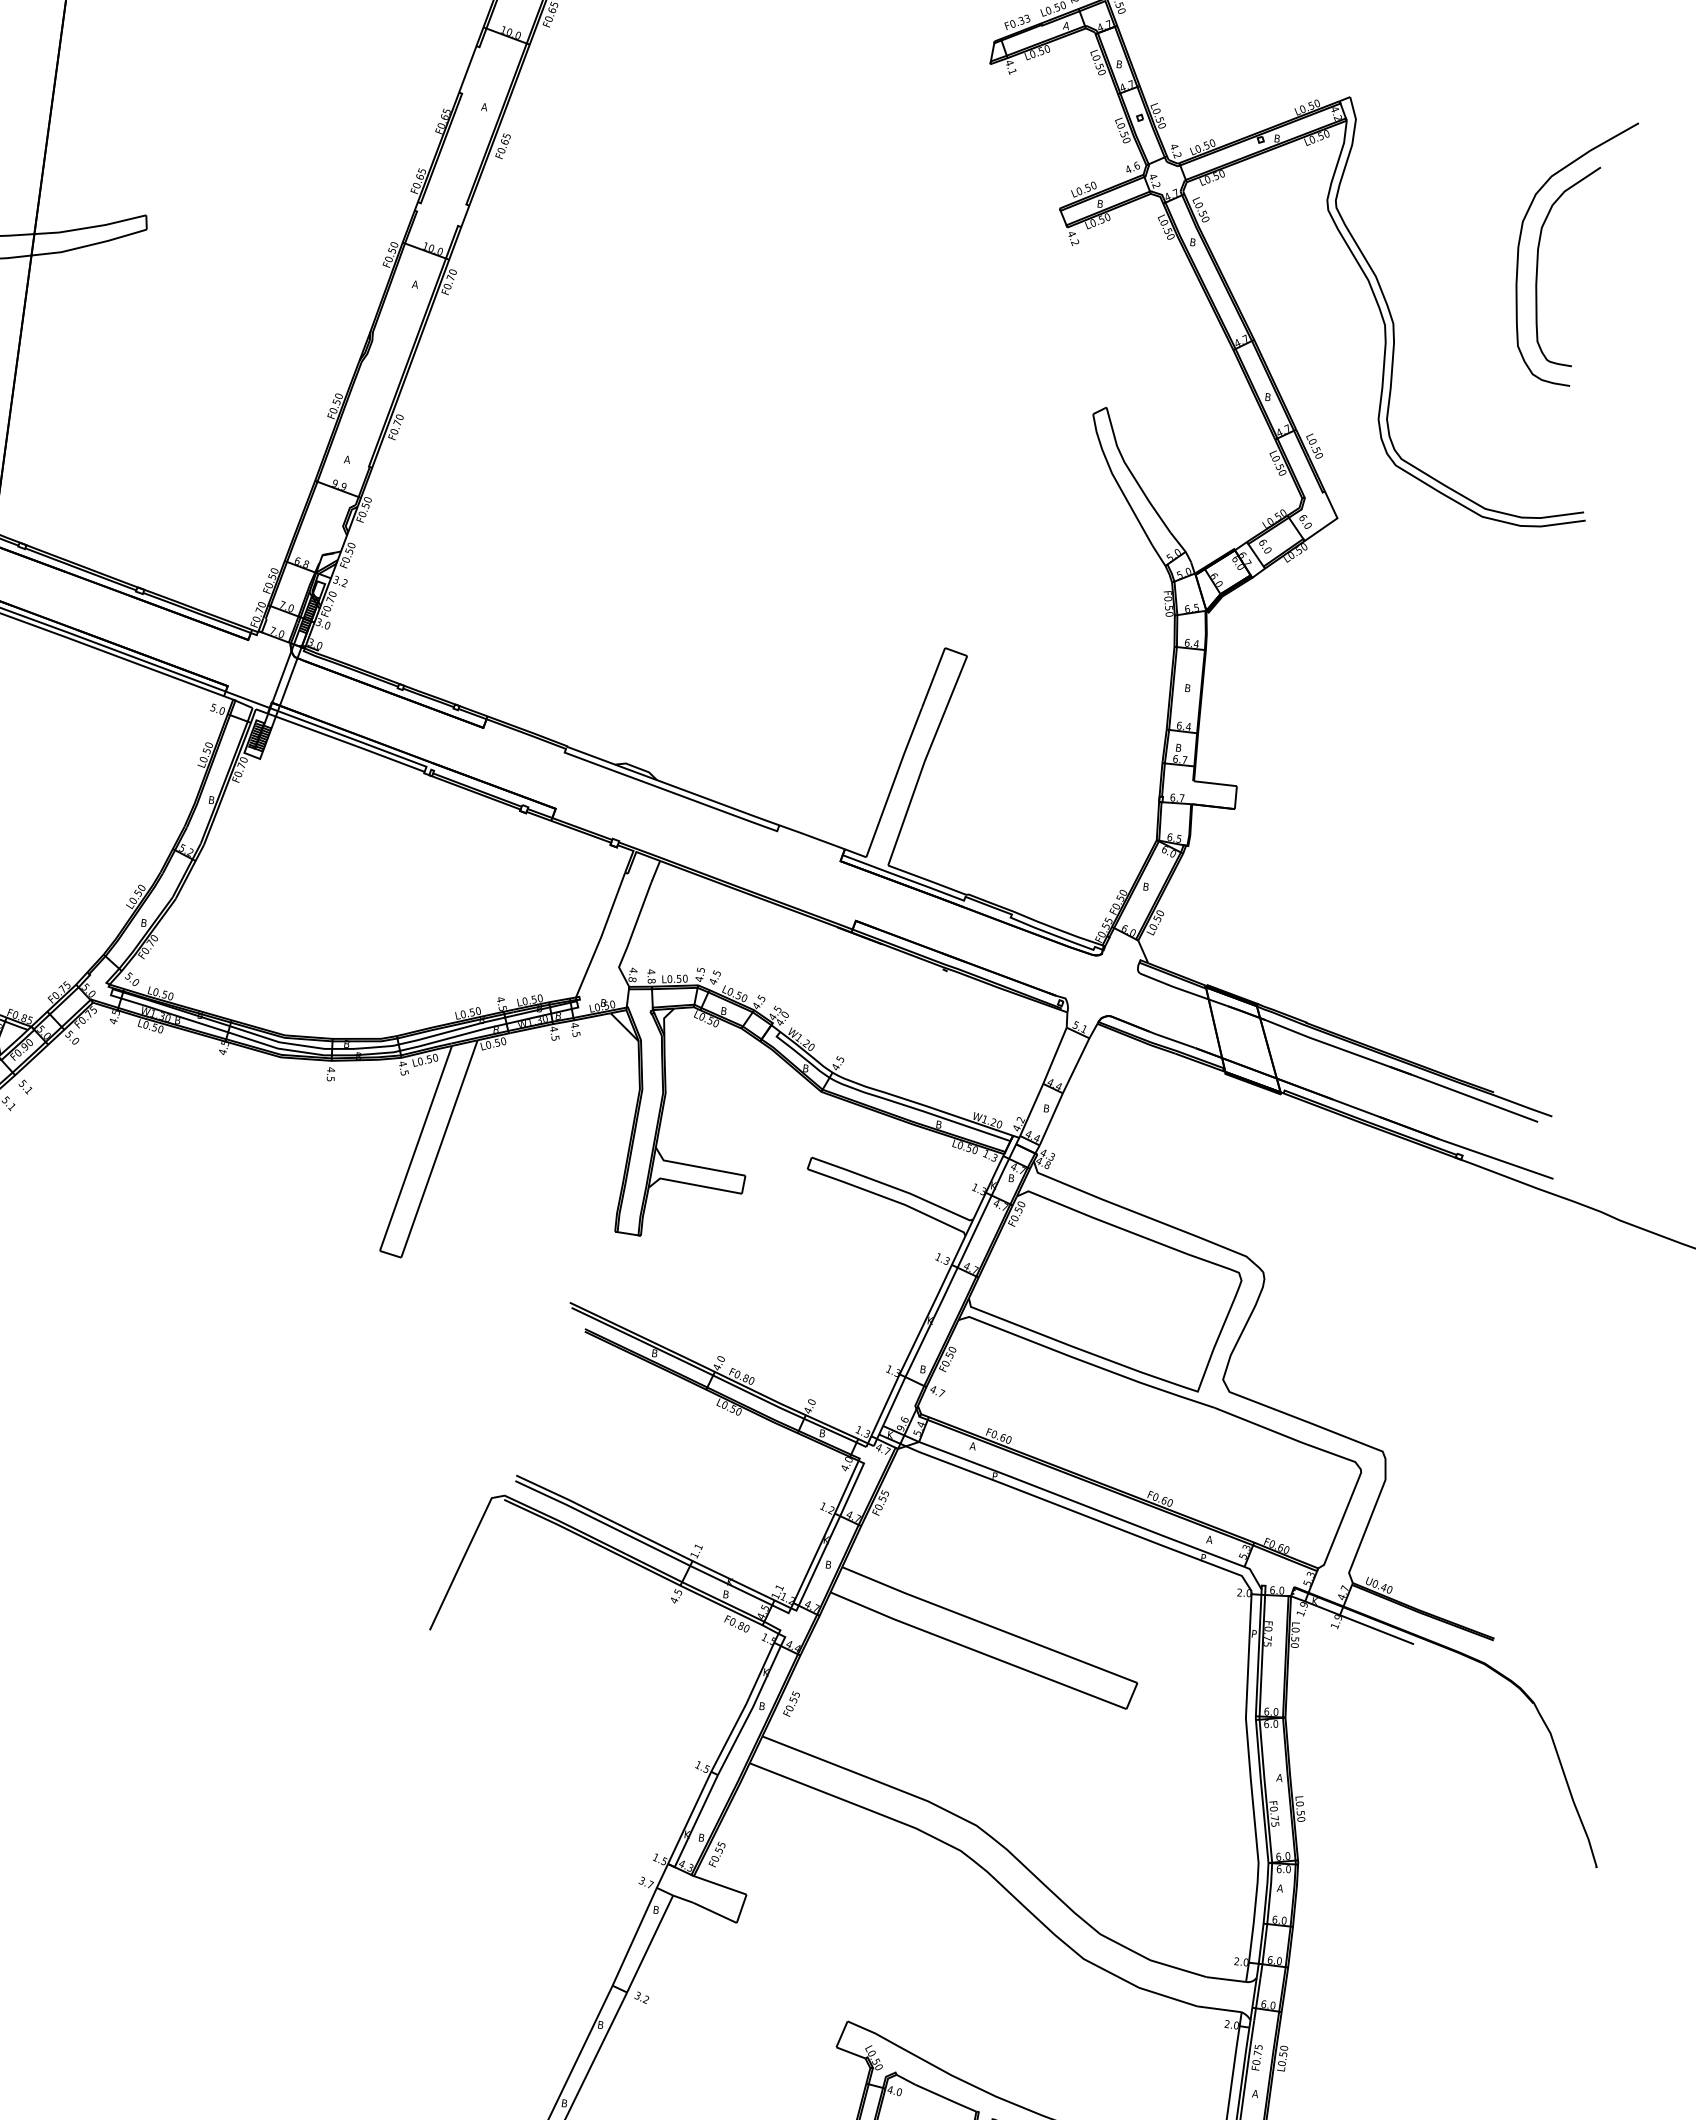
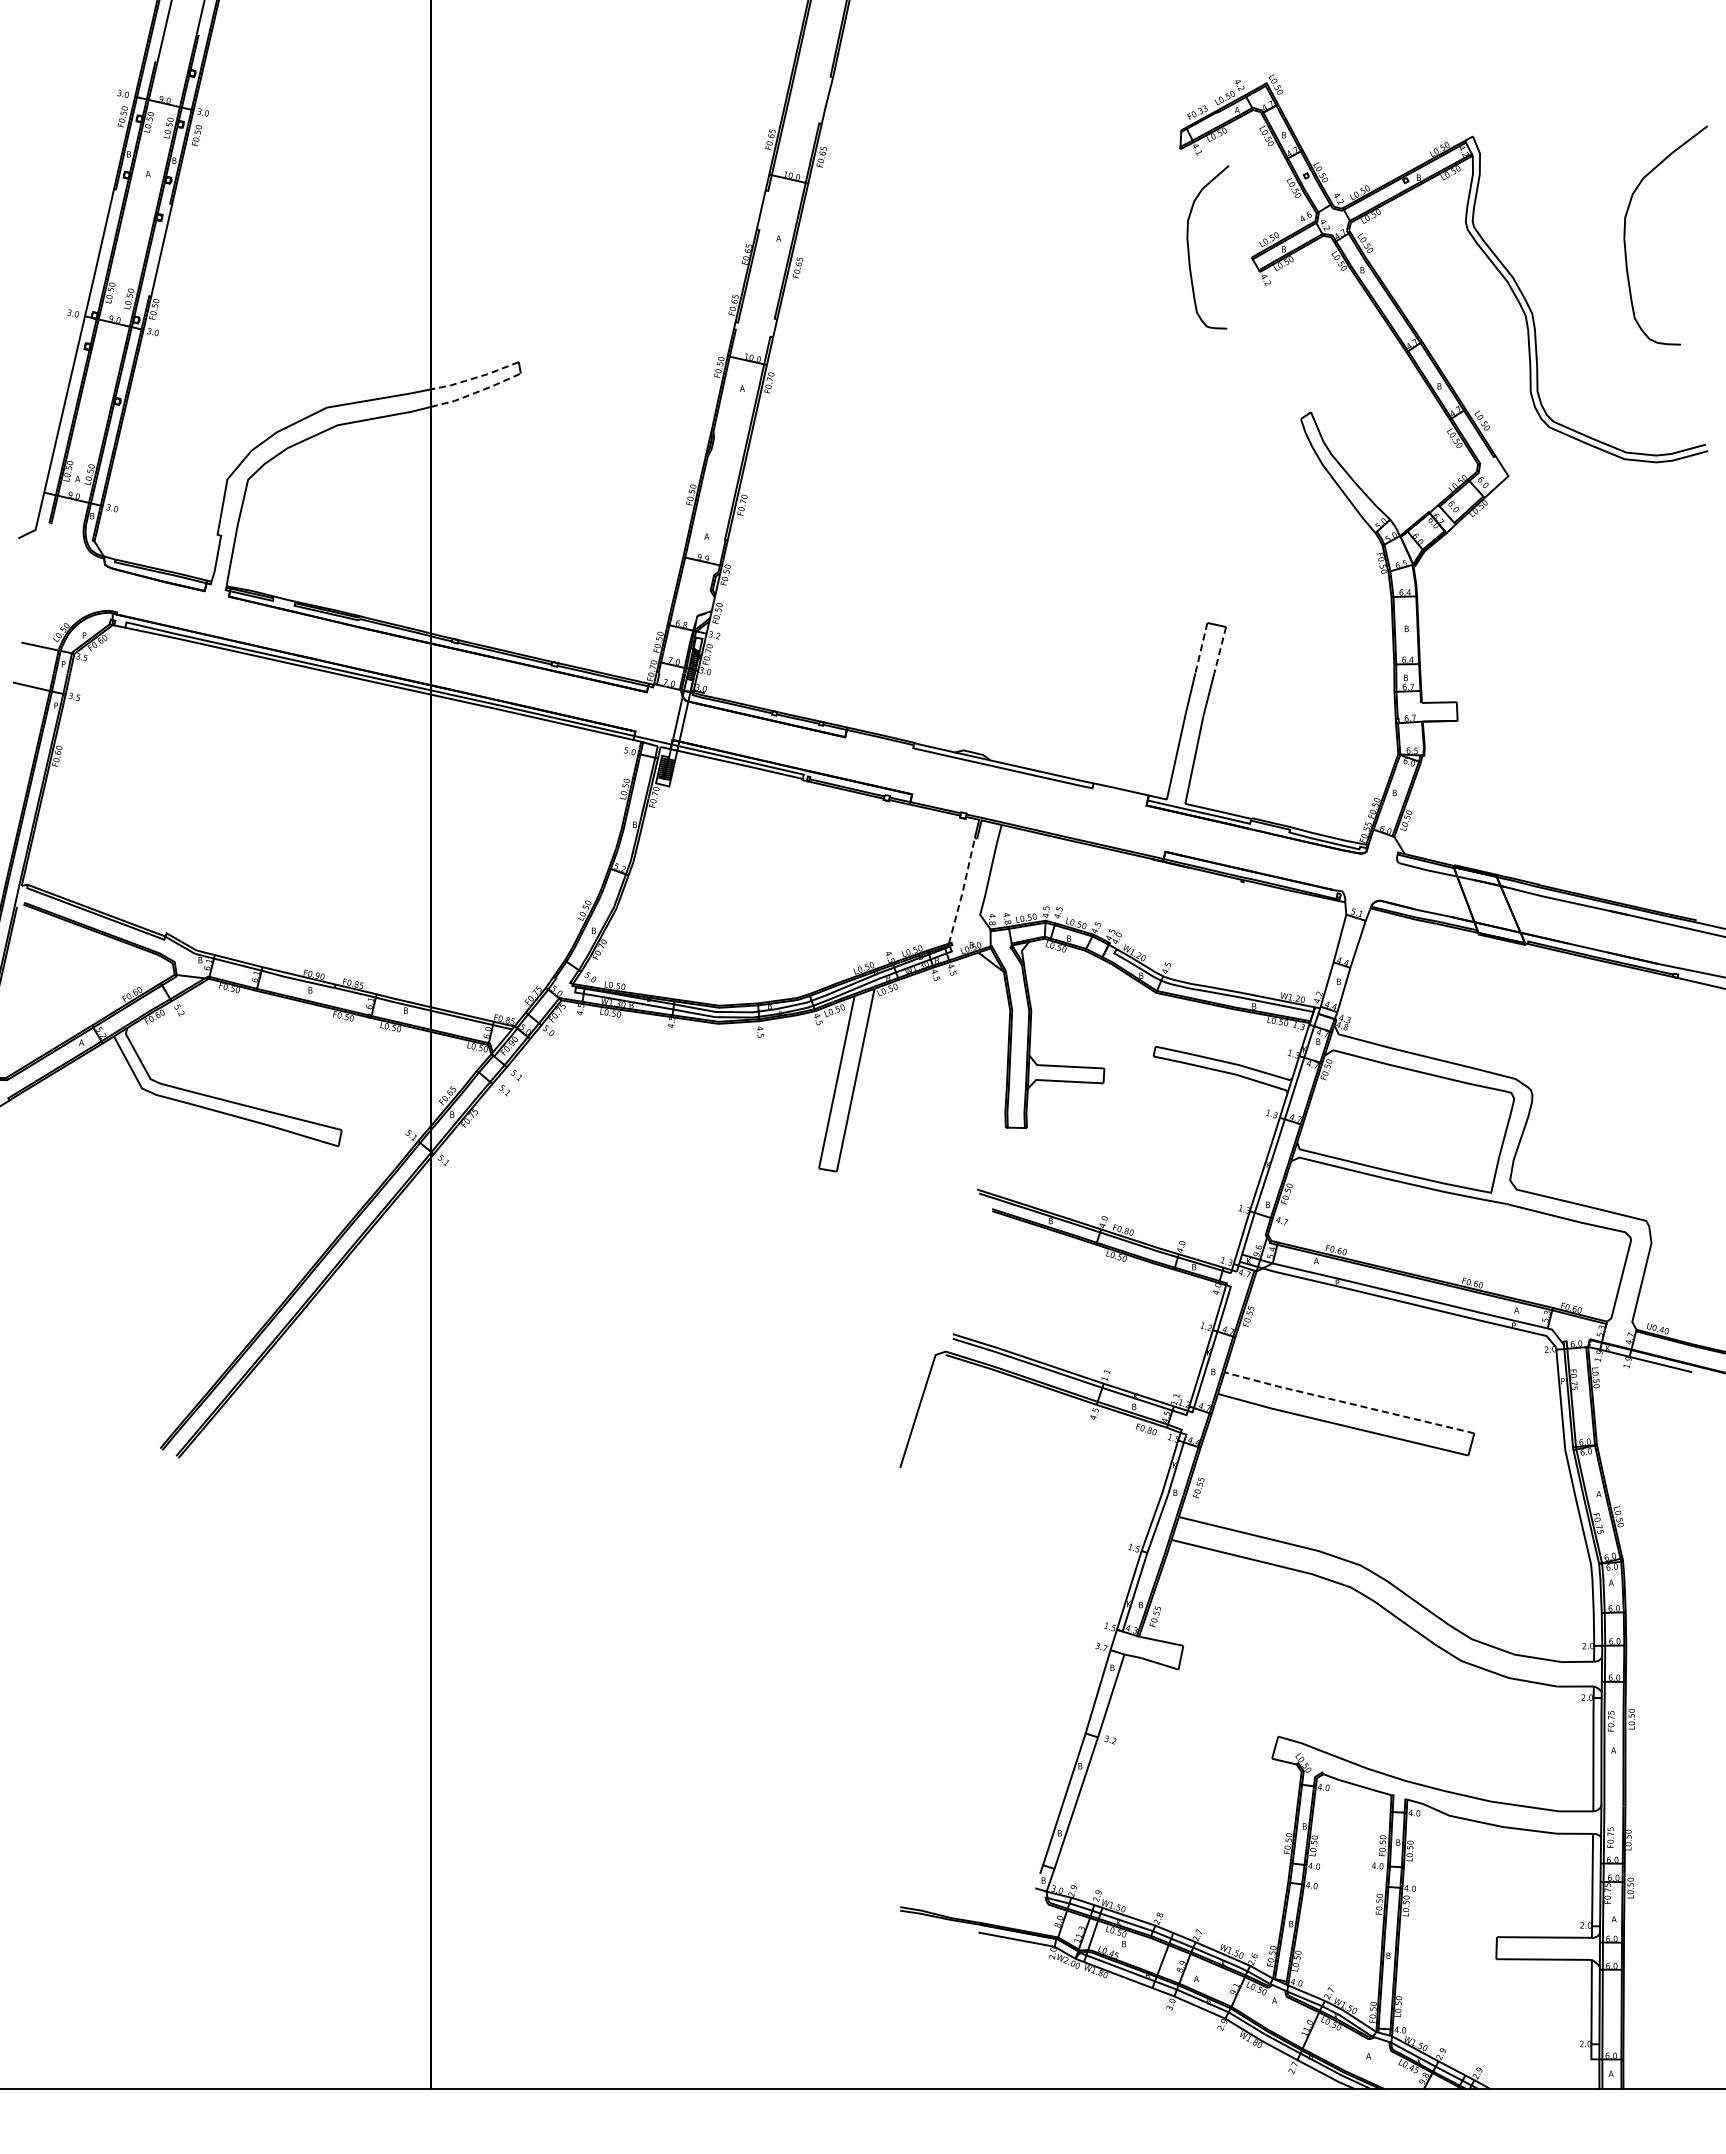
line: (90, 228) -> (475, 378), solid -> dashed
line: (89, 245) -> (476, 392), solid -> dashed
curve: (1539, 260) -> (1189, 247), moved
line: (933, 678) -> (1201, 648), solid -> dashed
line: (956, 683) -> (1220, 650), solid -> dashed
line: (601, 937) -> (962, 892), solid -> dashed
line: (988, 1625) -> (1348, 1403), solid -> dashed

